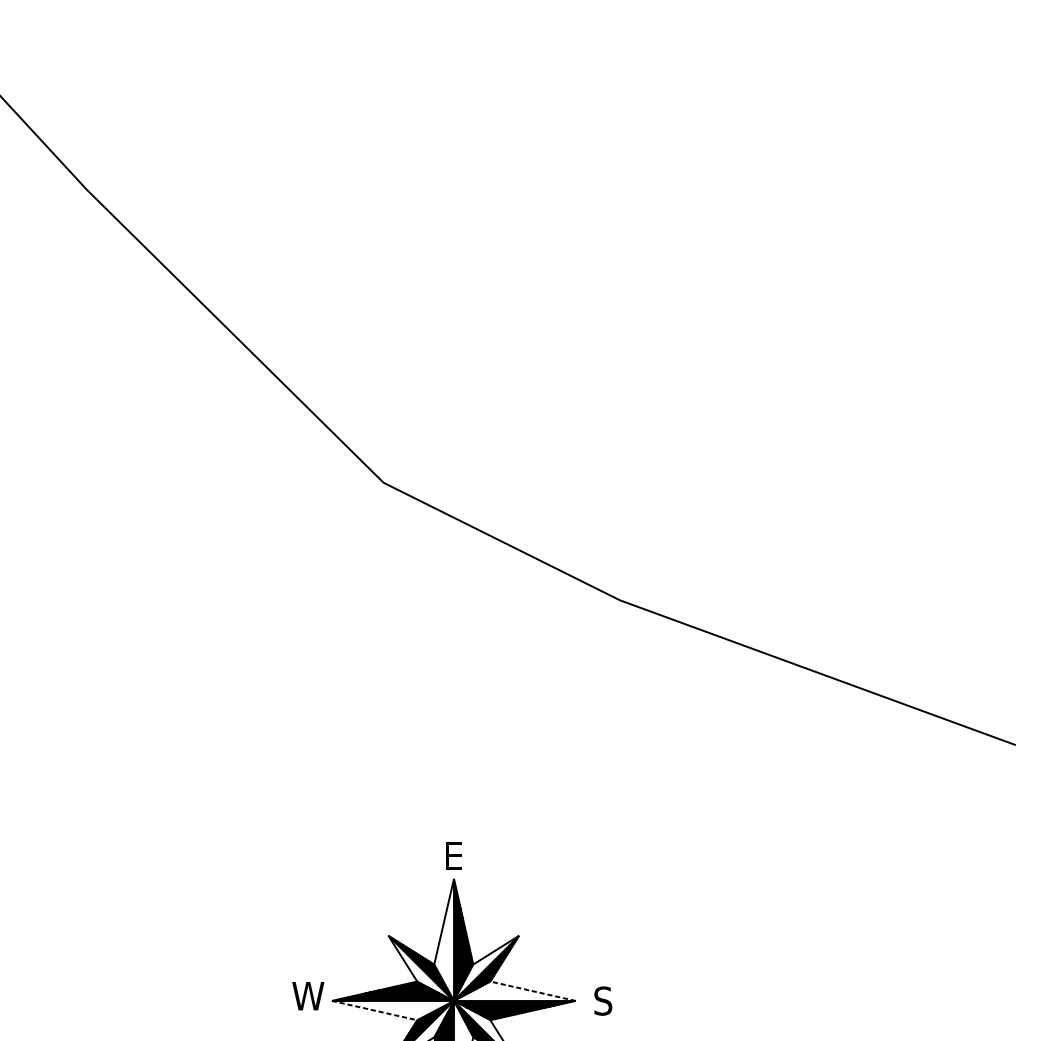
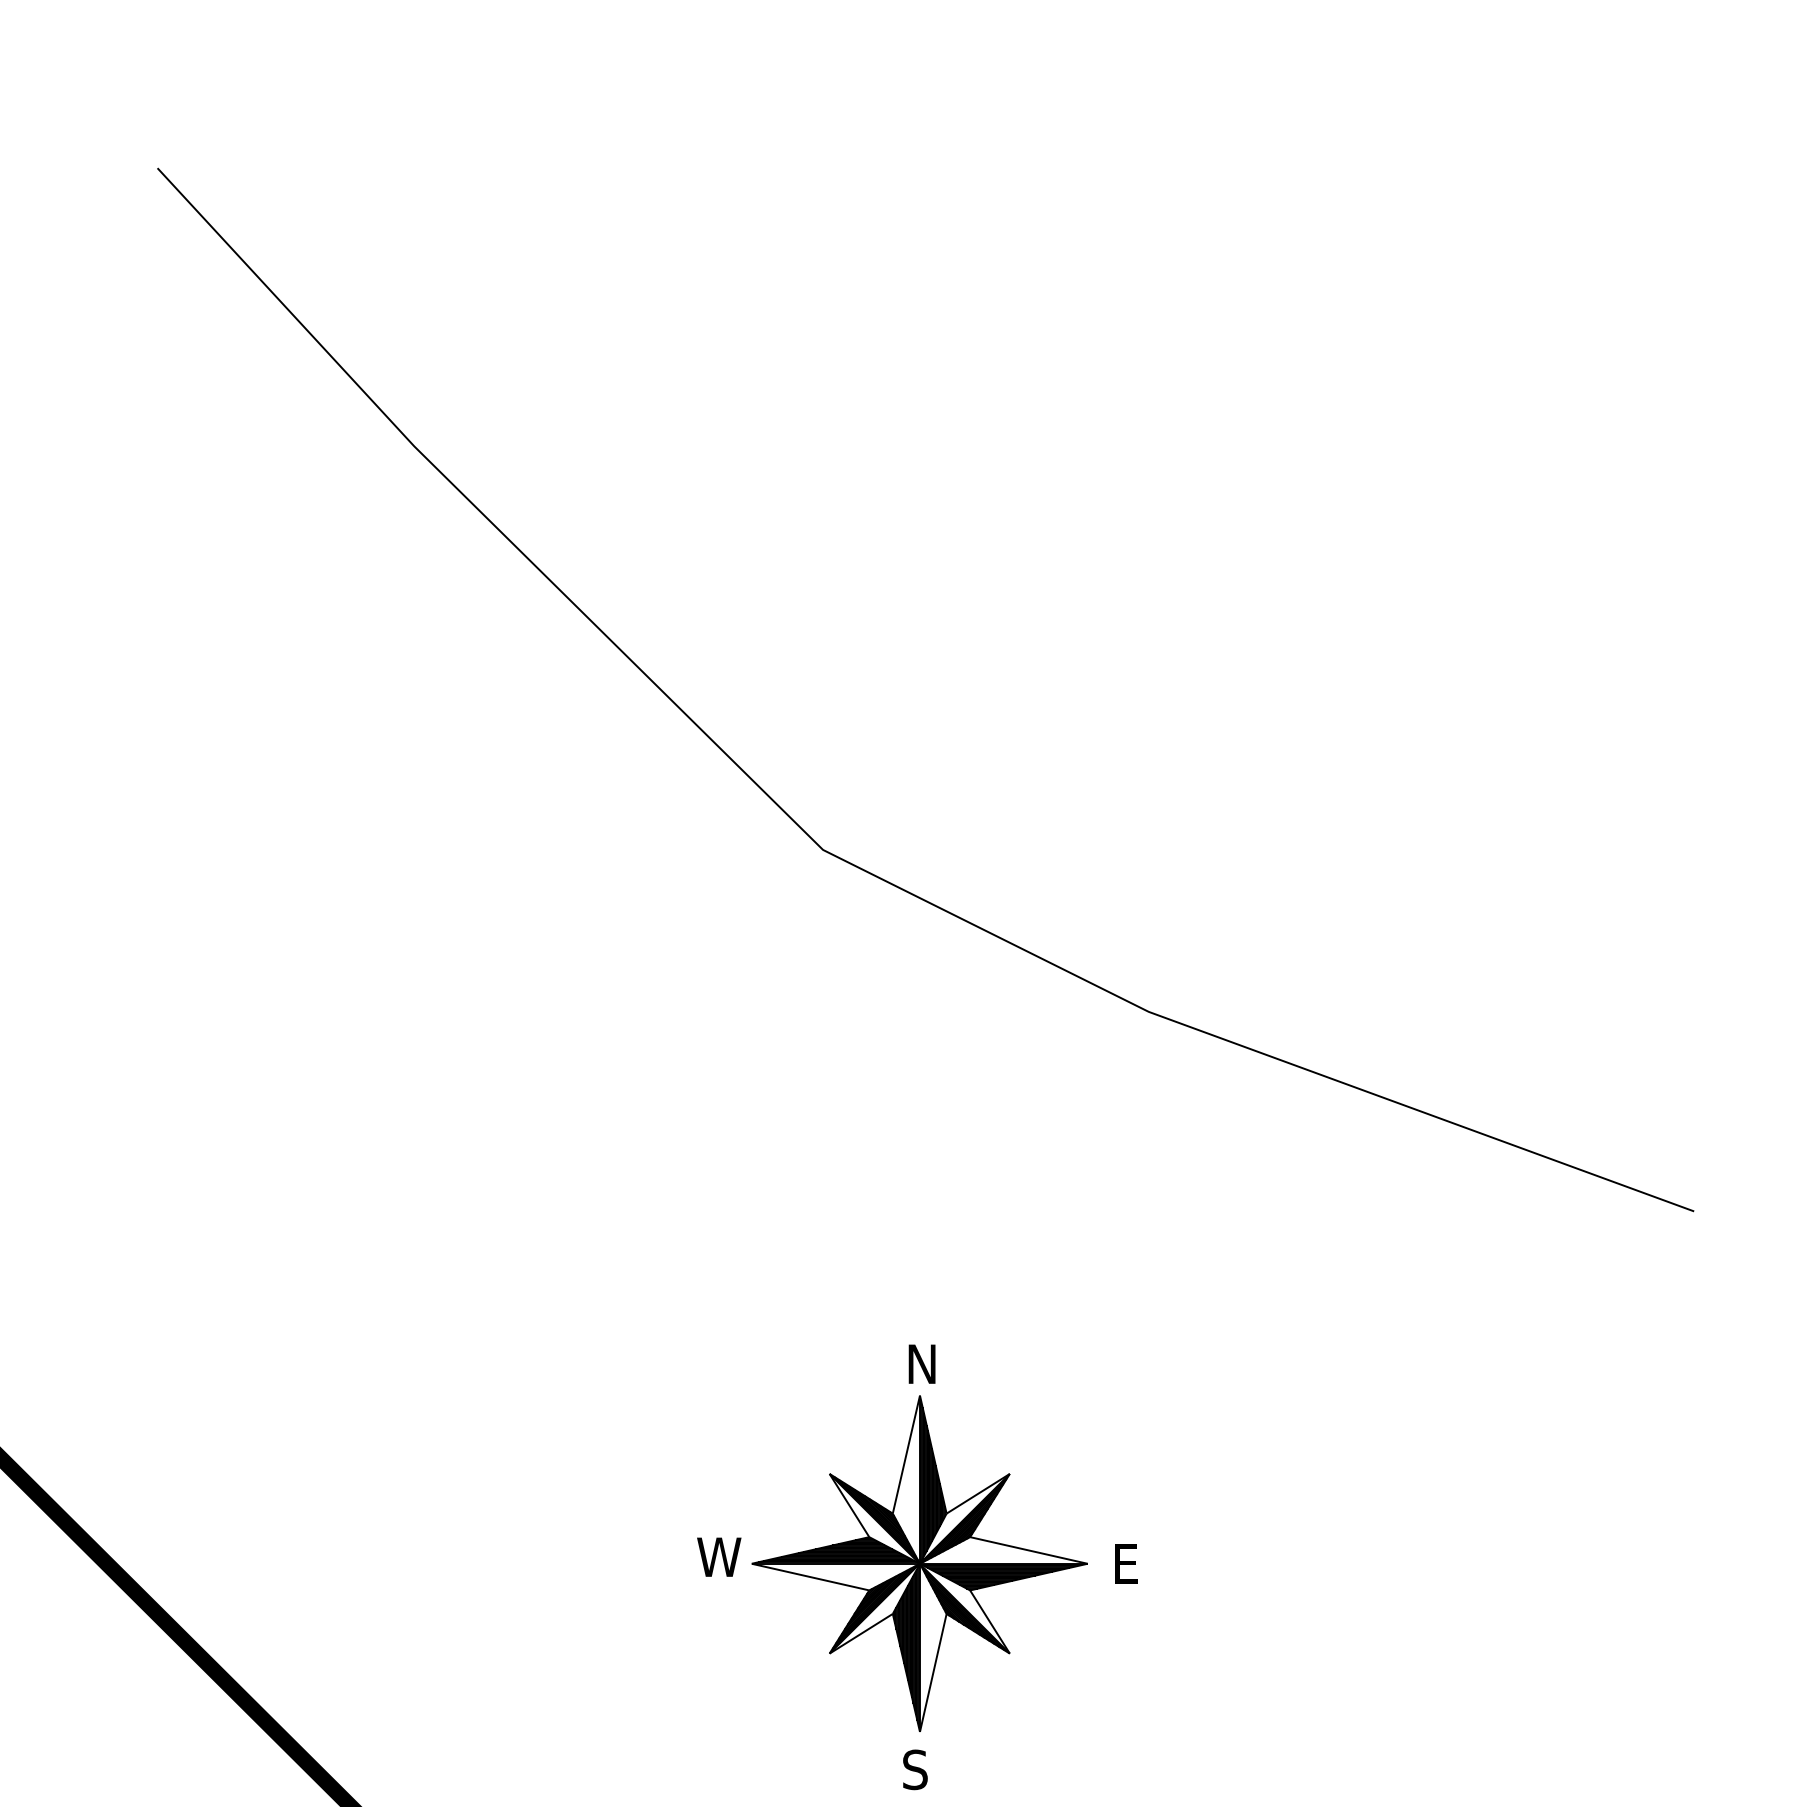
text: (455, 855) -> (921, 1363), E -> N
line: (532, 991) -> (1028, 1550), dashed -> solid
text: (603, 1000) -> (1125, 1563), S -> E
line: (375, 1010) -> (811, 1577), dashed -> solid

